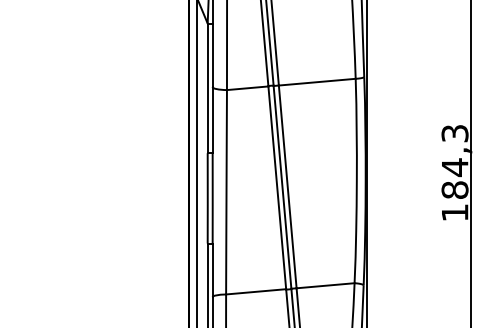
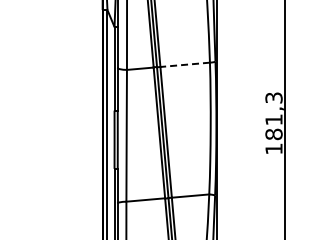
line: (317, 81) -> (185, 64), solid -> dashed
text: (454, 166) -> (273, 119), 184,3 -> 181,3

